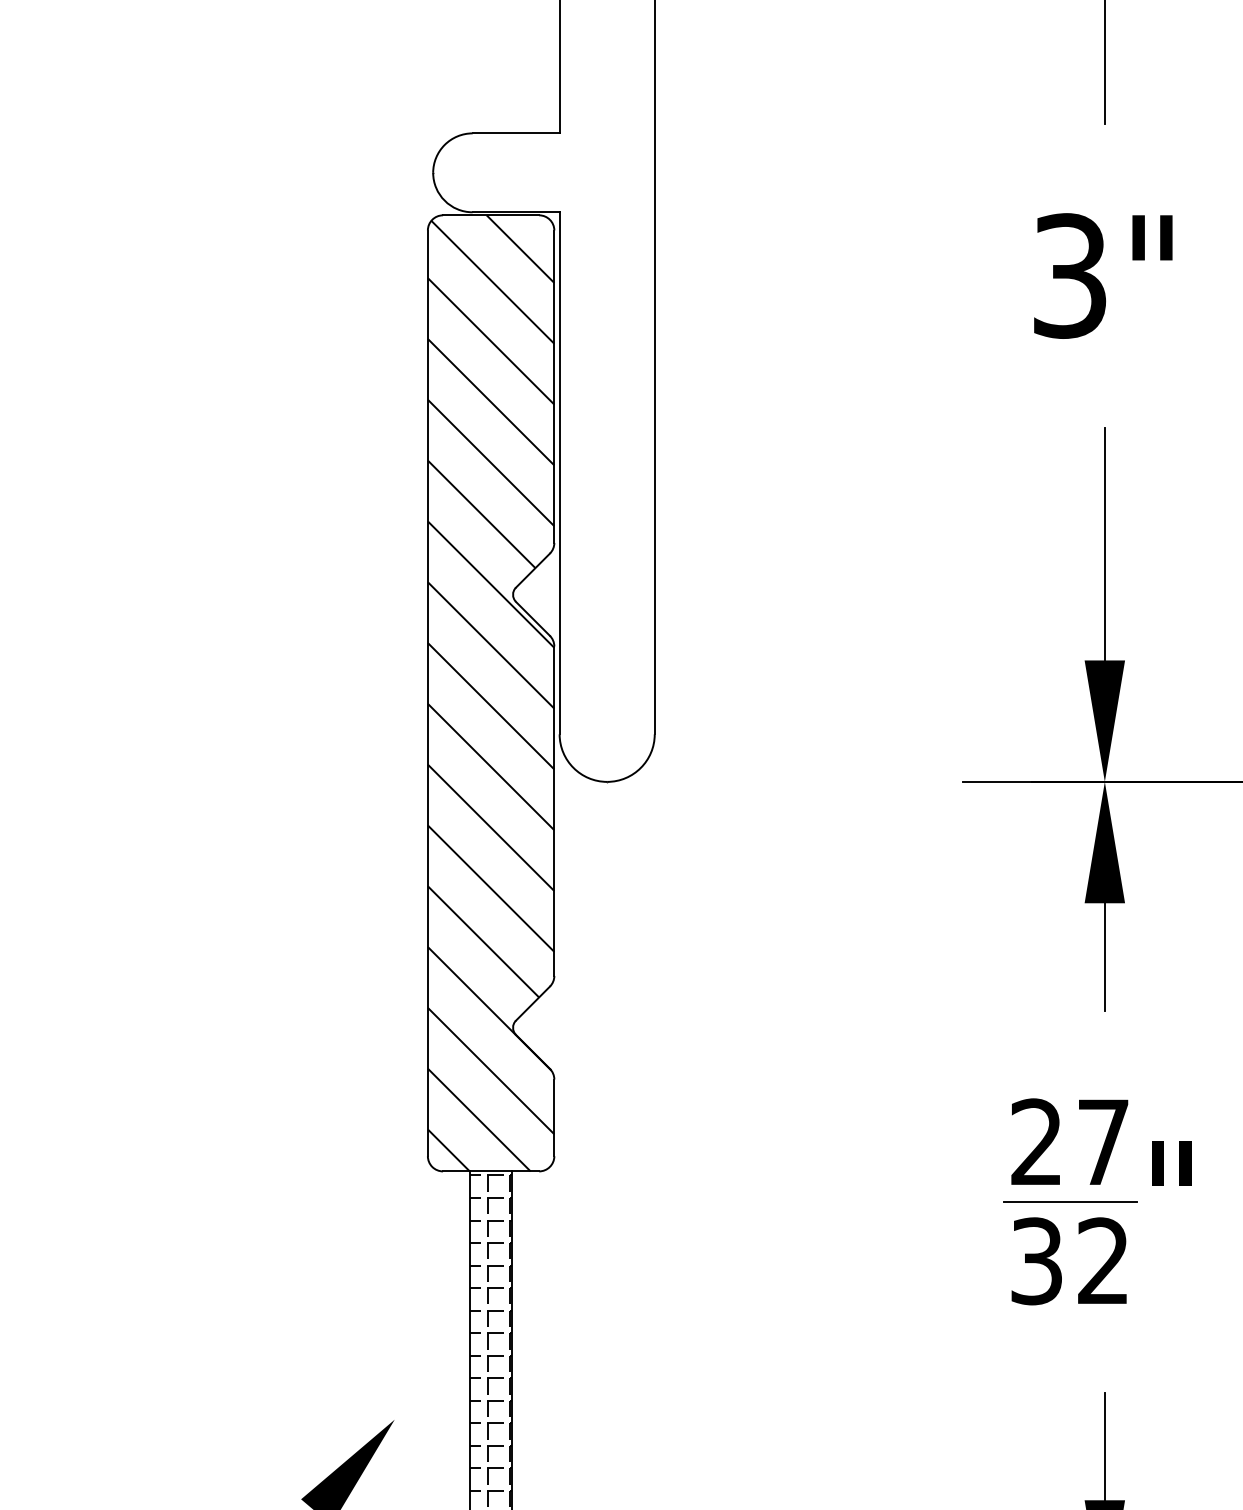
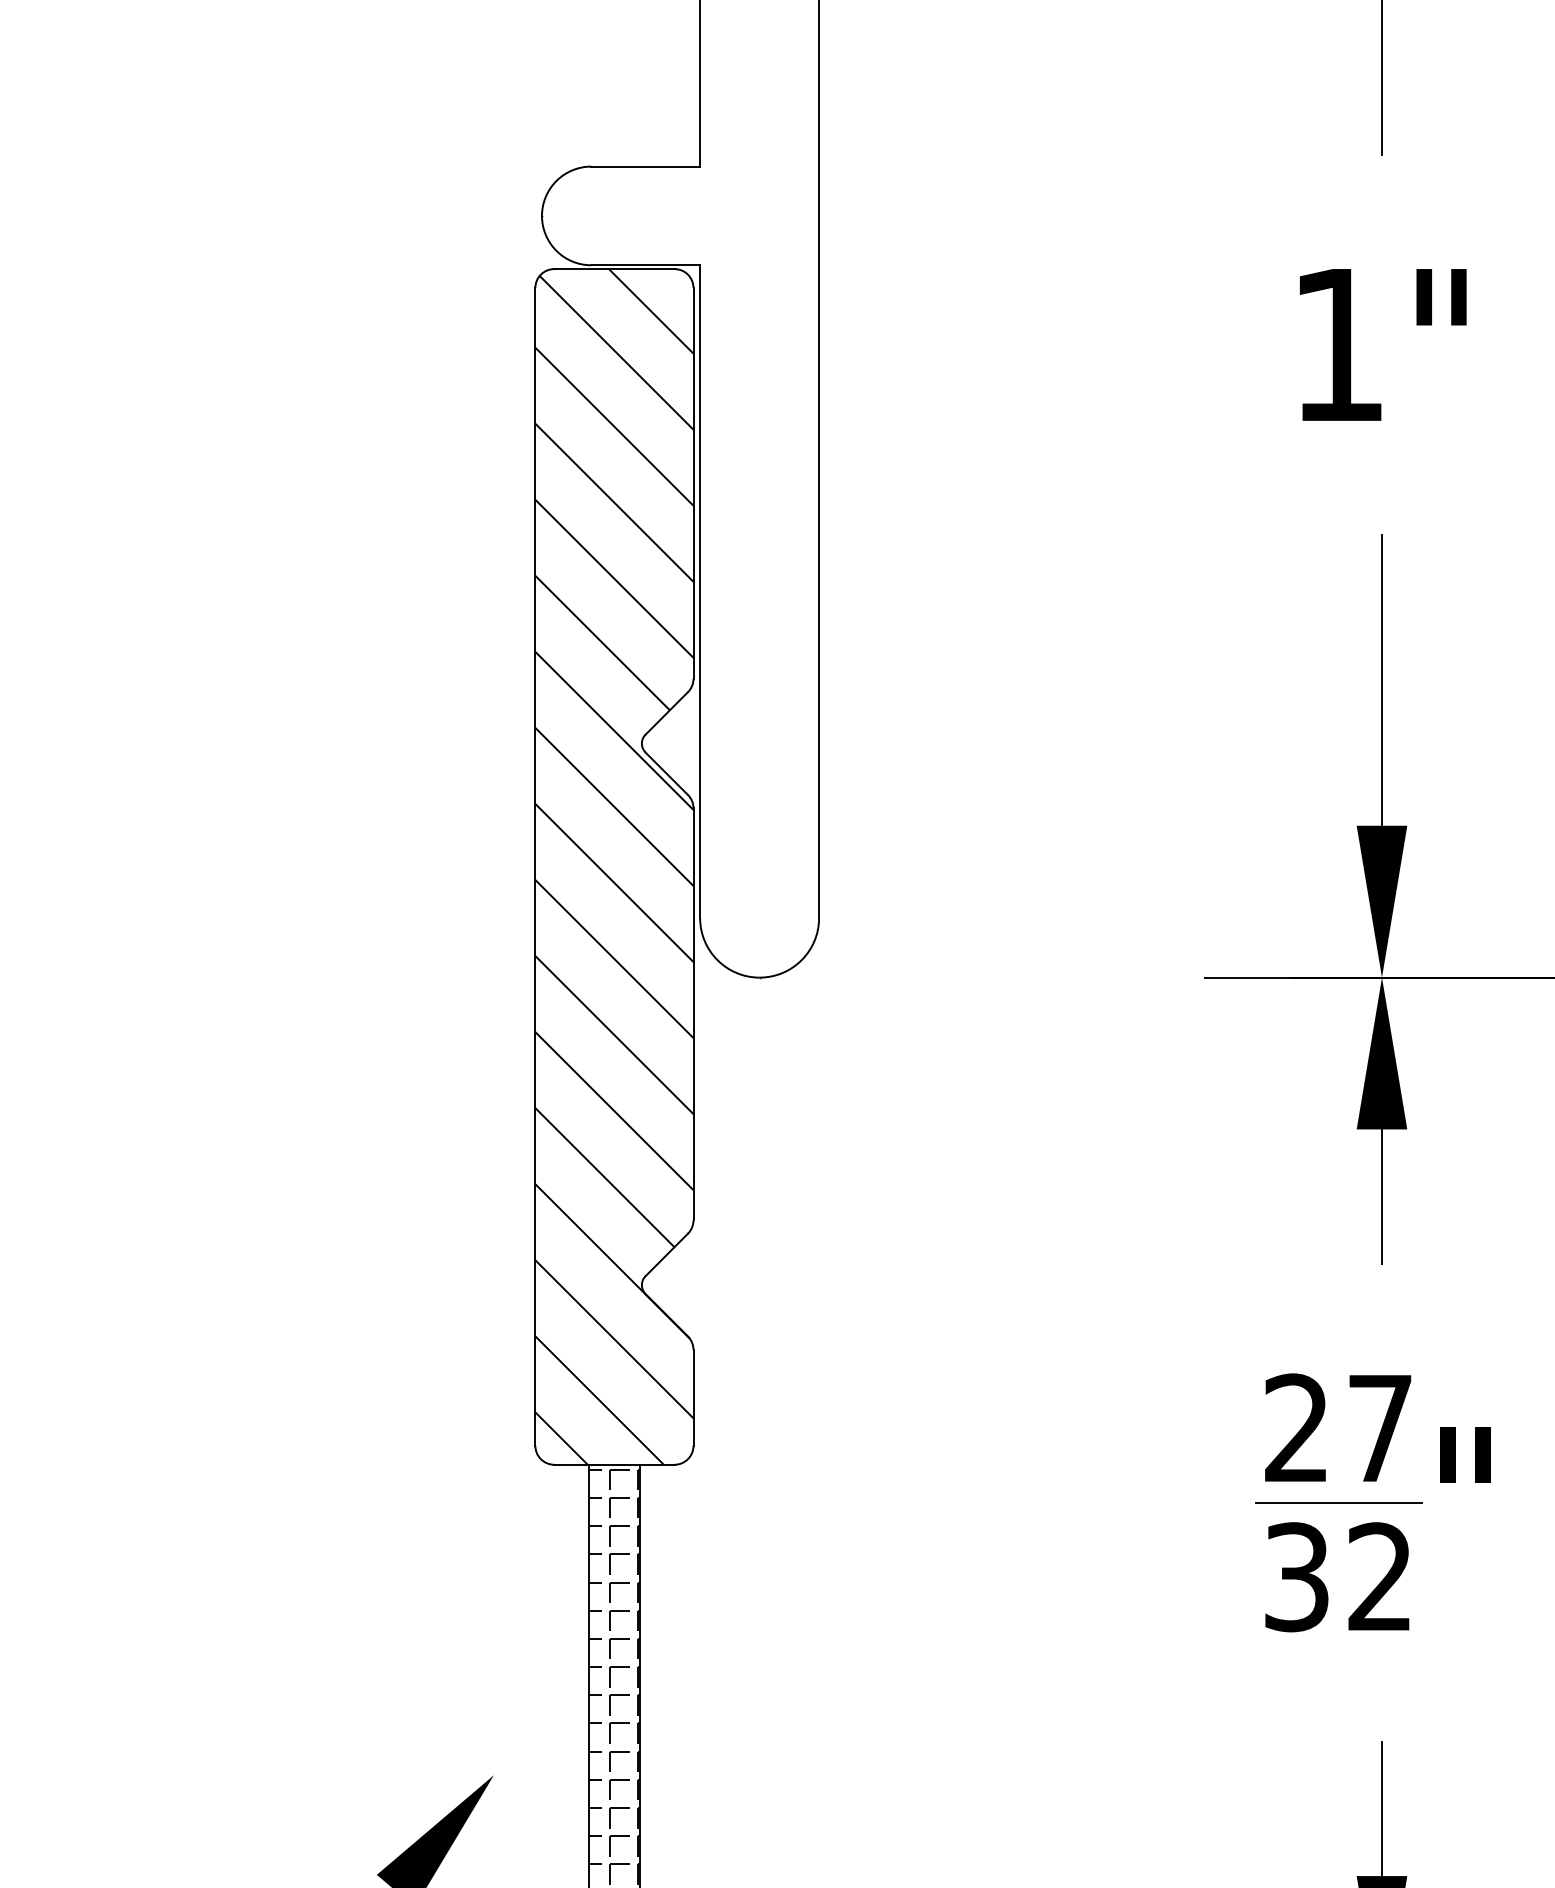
text: (1070, 275) -> (1338, 344), 3" -> 1"

